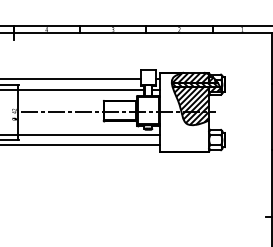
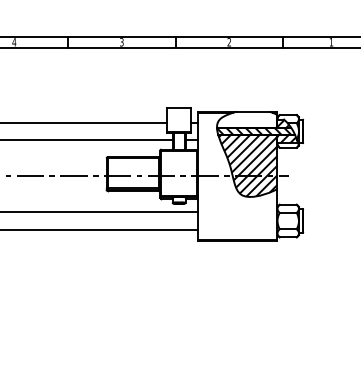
hatch: (190, 77) -> (247, 119), removed

